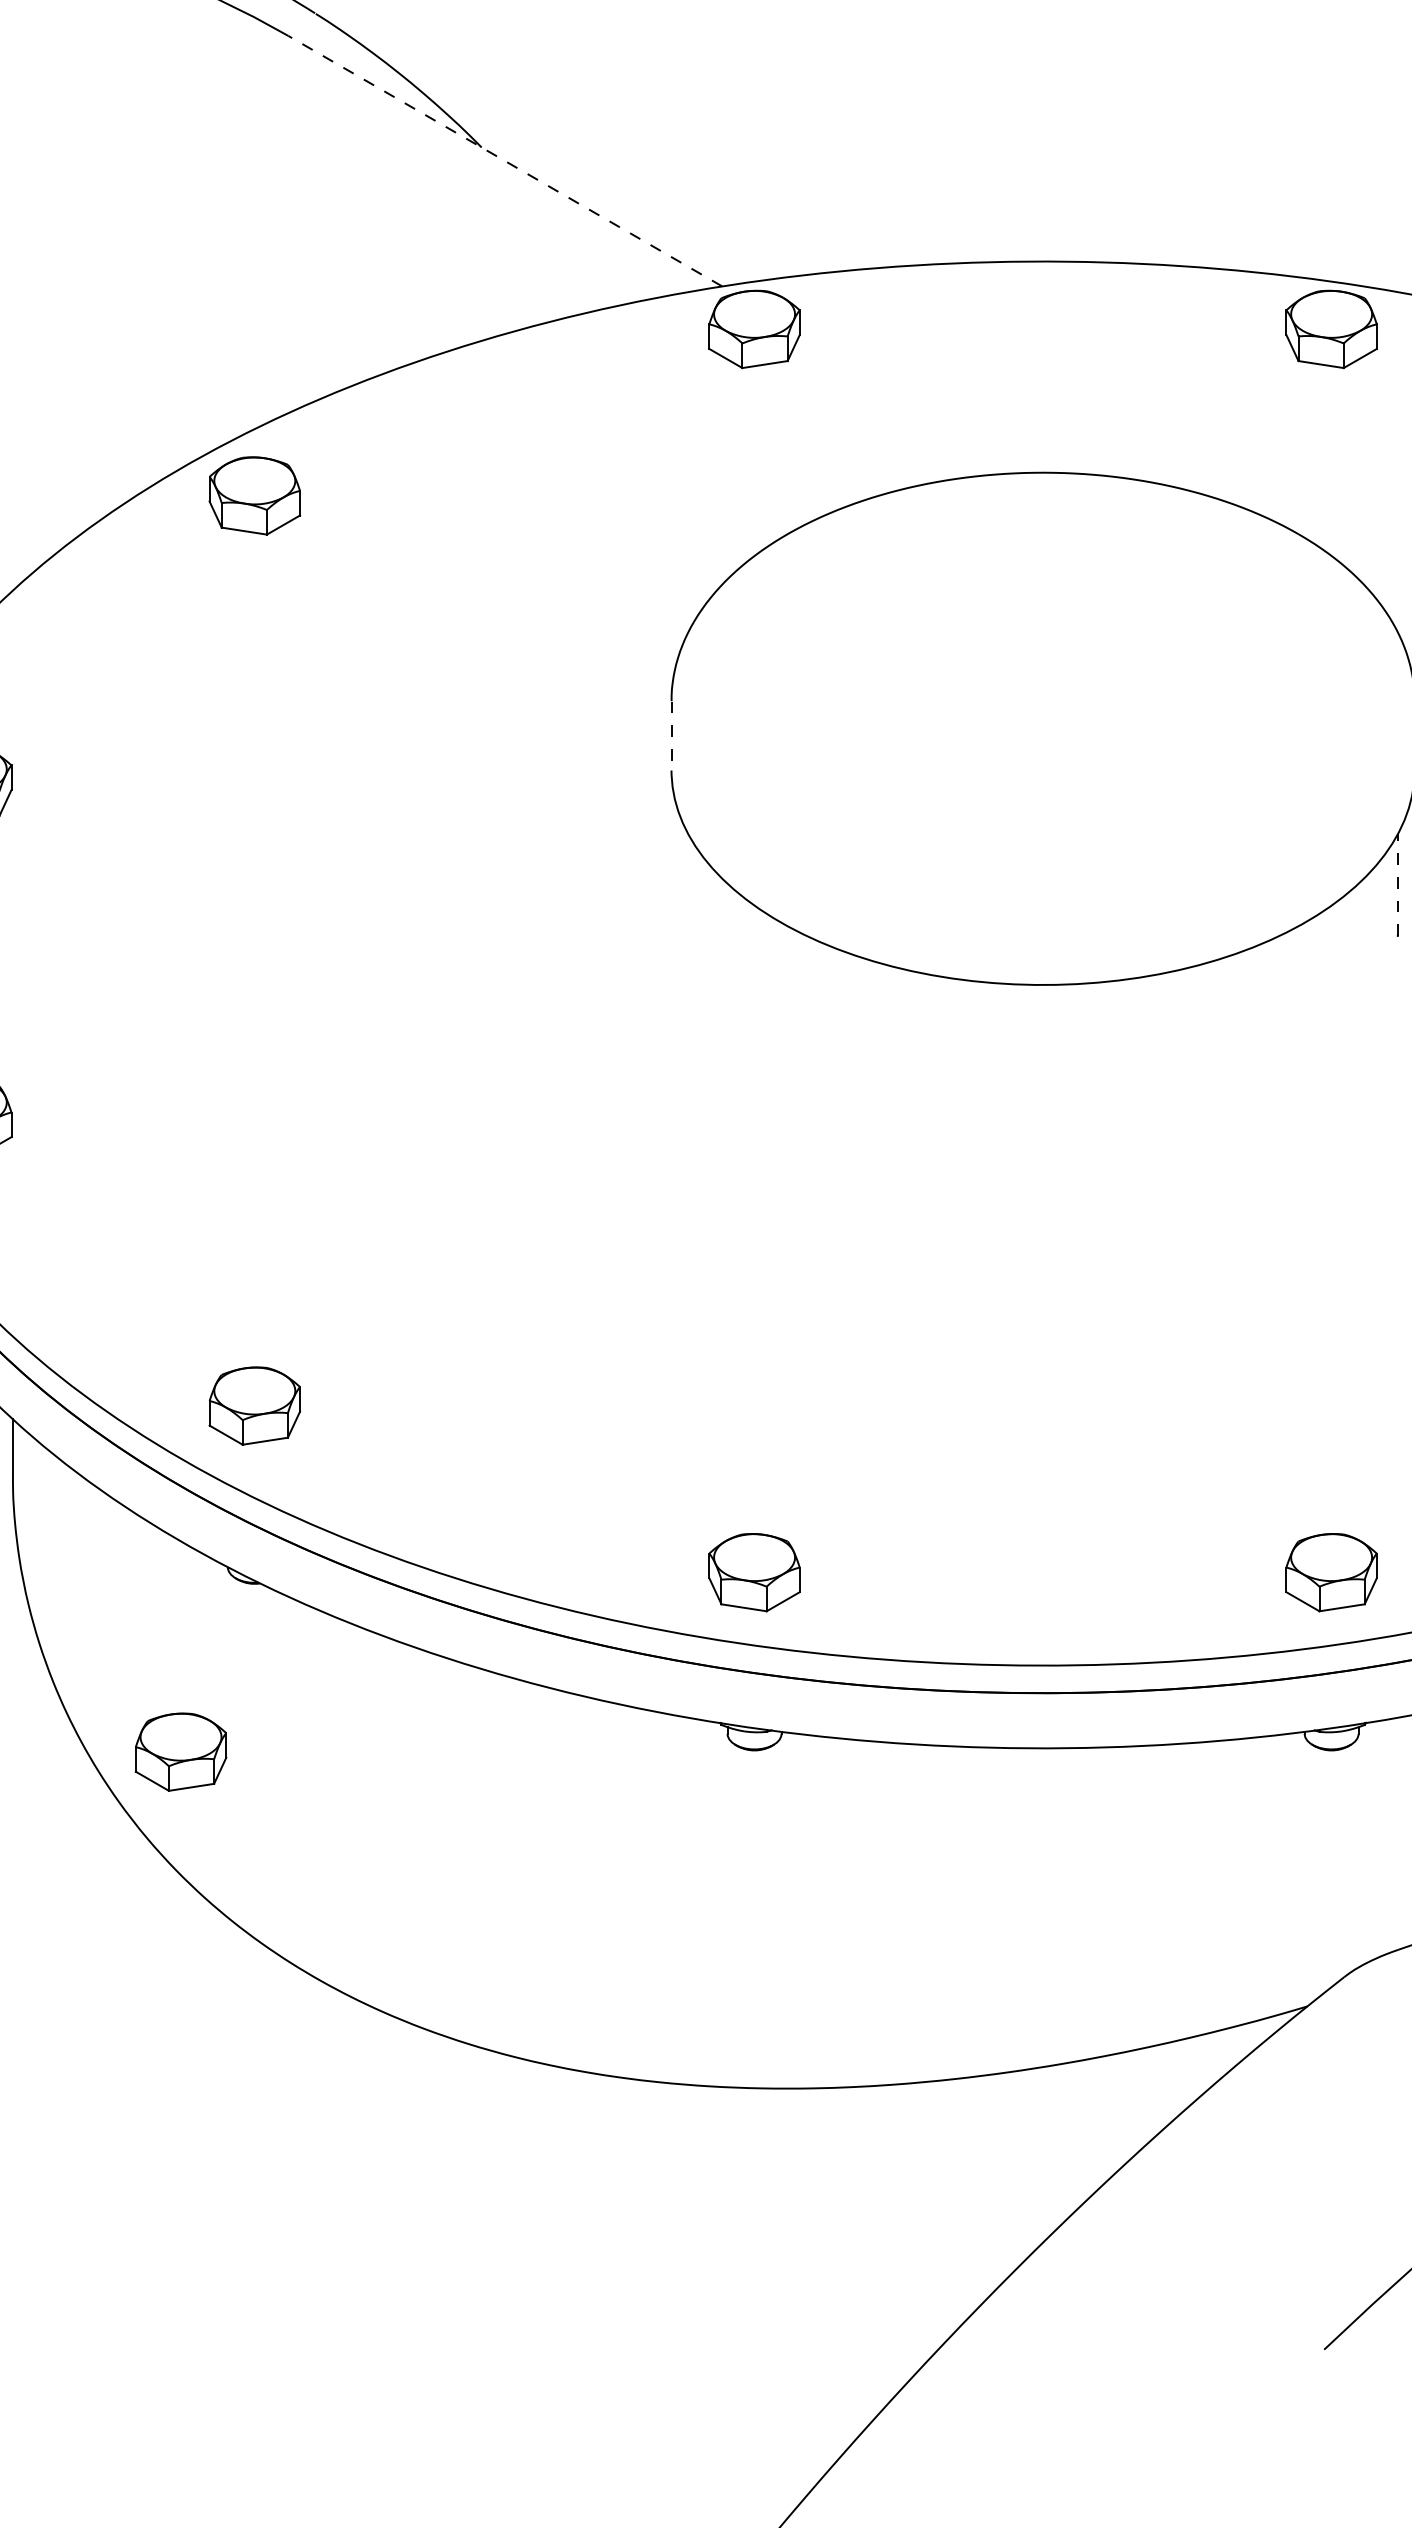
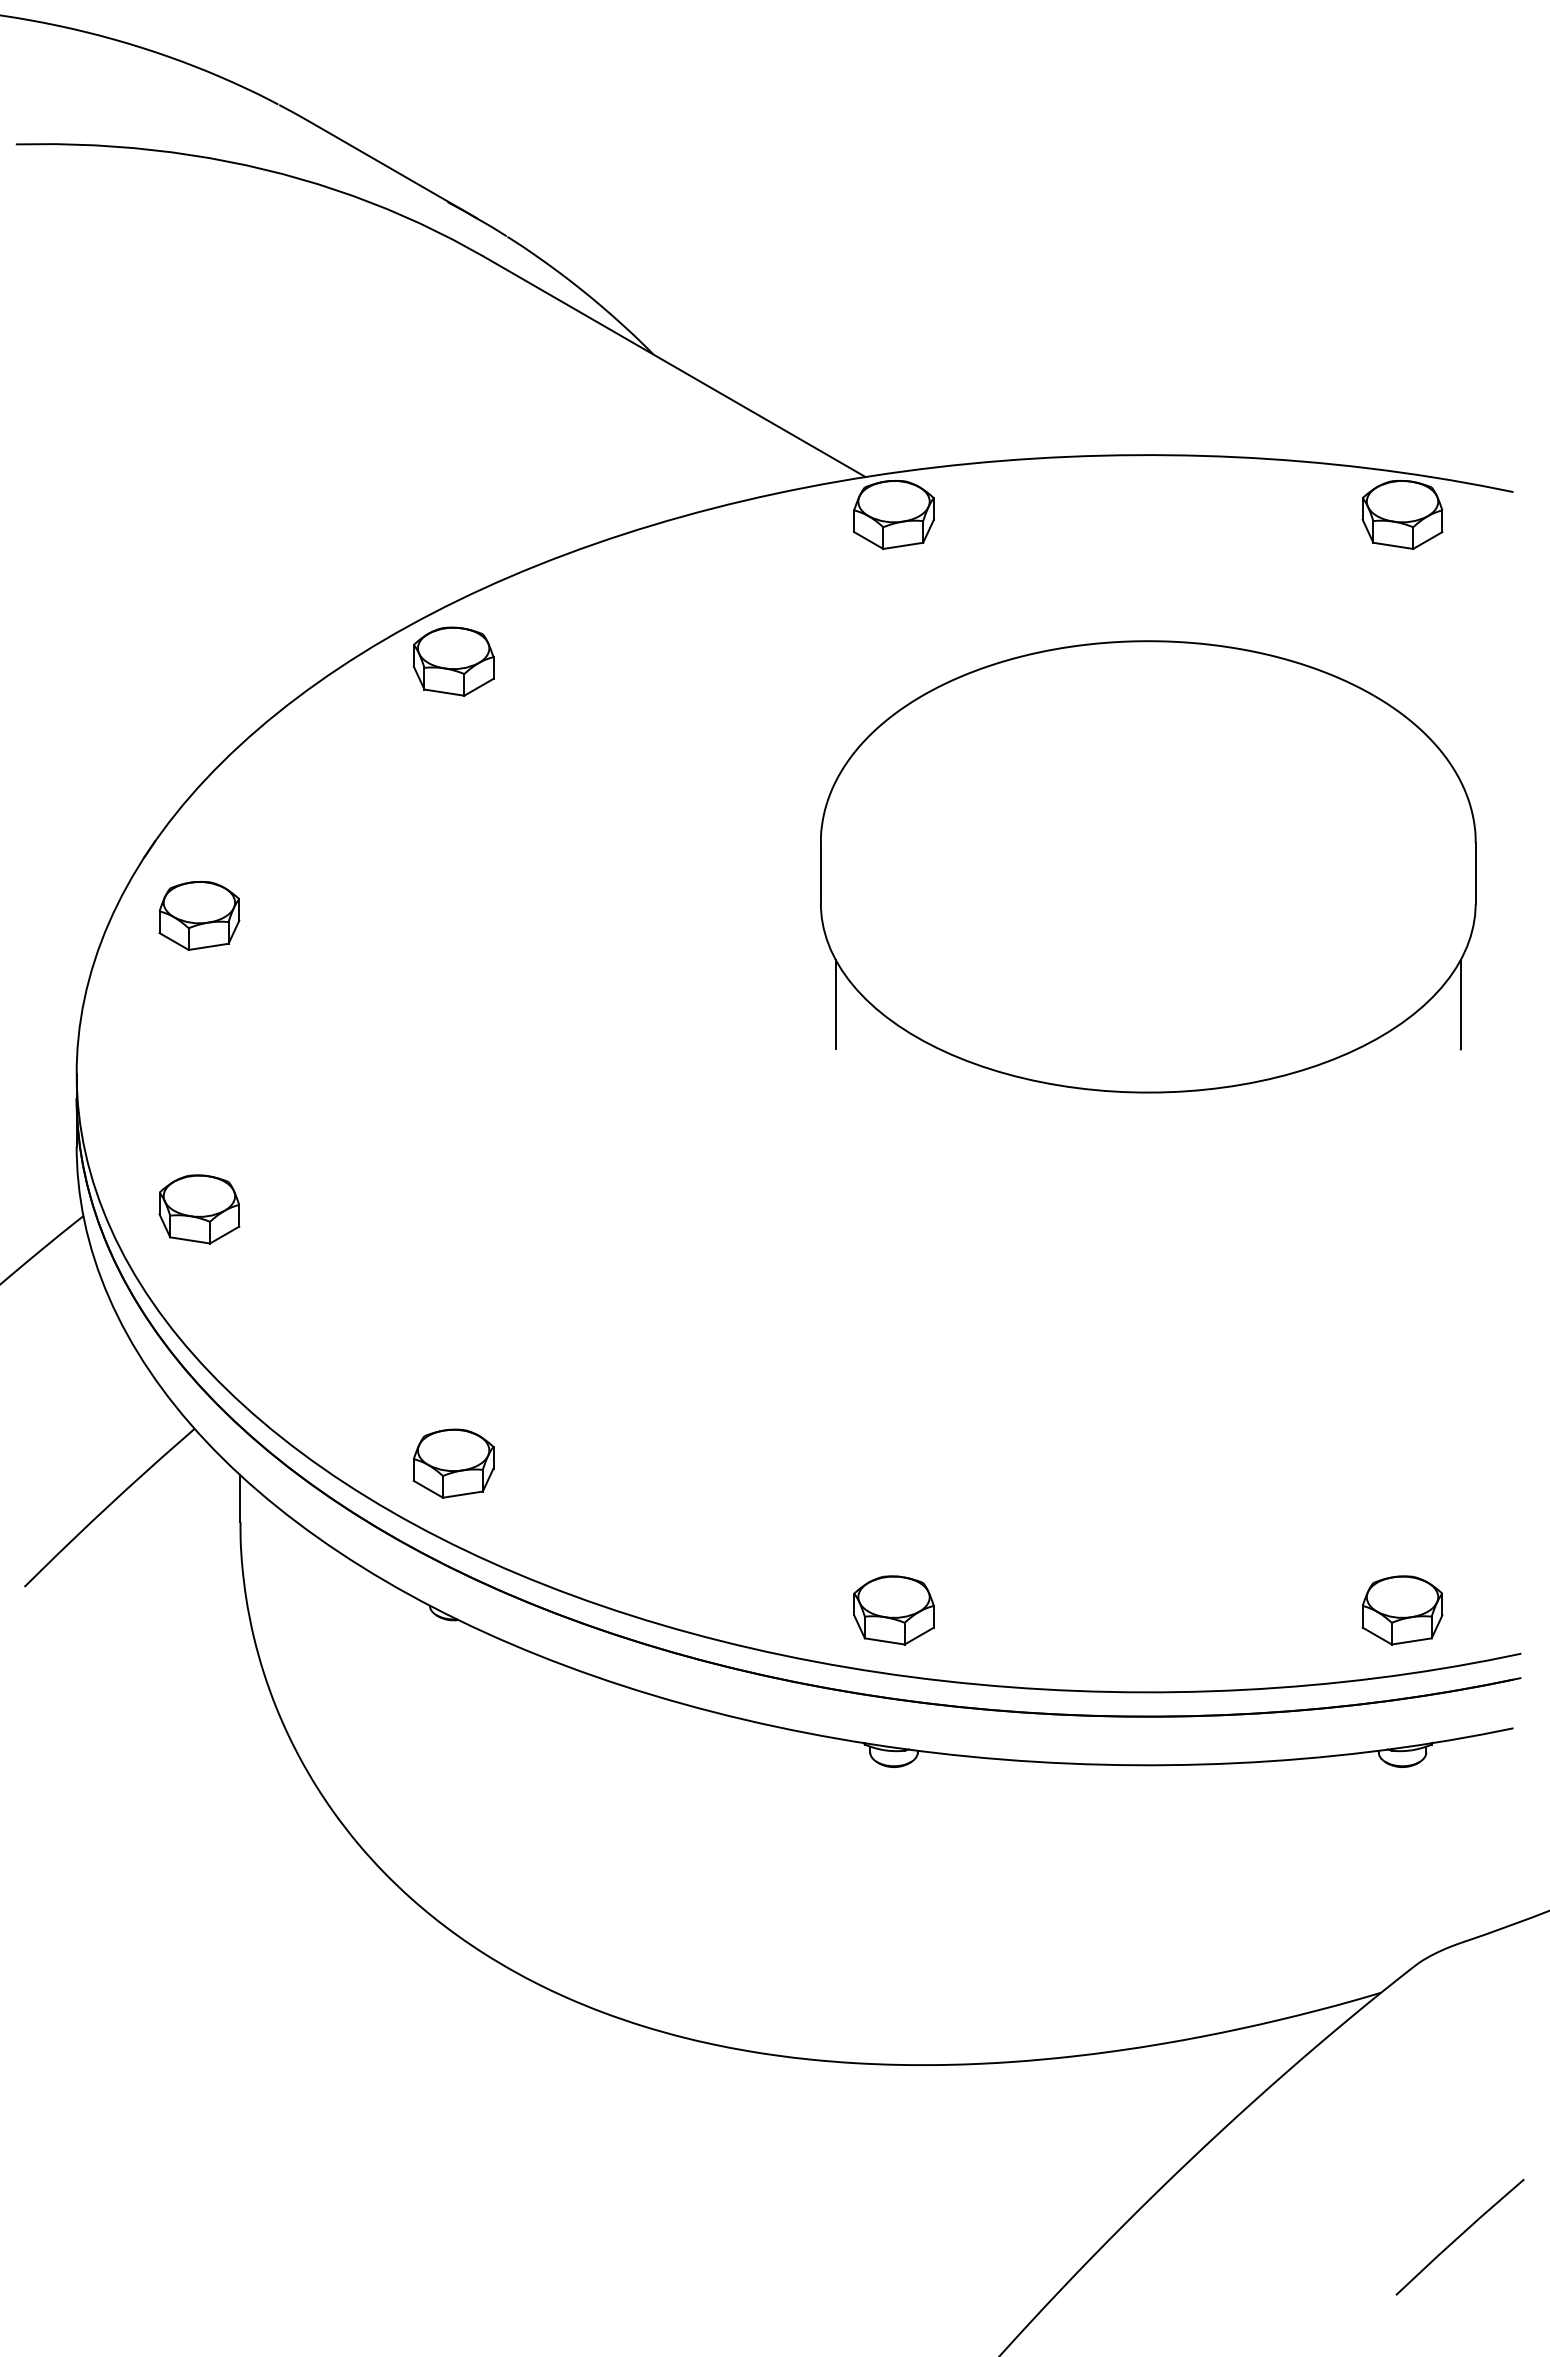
line: (505, 161) -> (674, 366), dashed -> solid
line: (671, 736) -> (820, 873), dashed -> solid
line: (688, 885) -> (835, 1004), added
line: (1397, 885) -> (1460, 1004), dashed -> solid
part: (180, 1751) -> (388, 1768), removed

